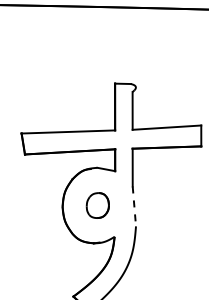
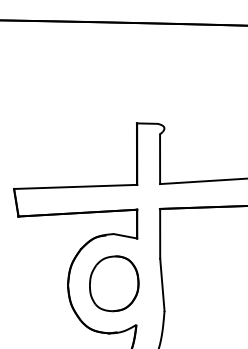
part: (97, 205) -> (113, 283), size x1.67
line: (134, 206) -> (162, 284), dashed -> solid

